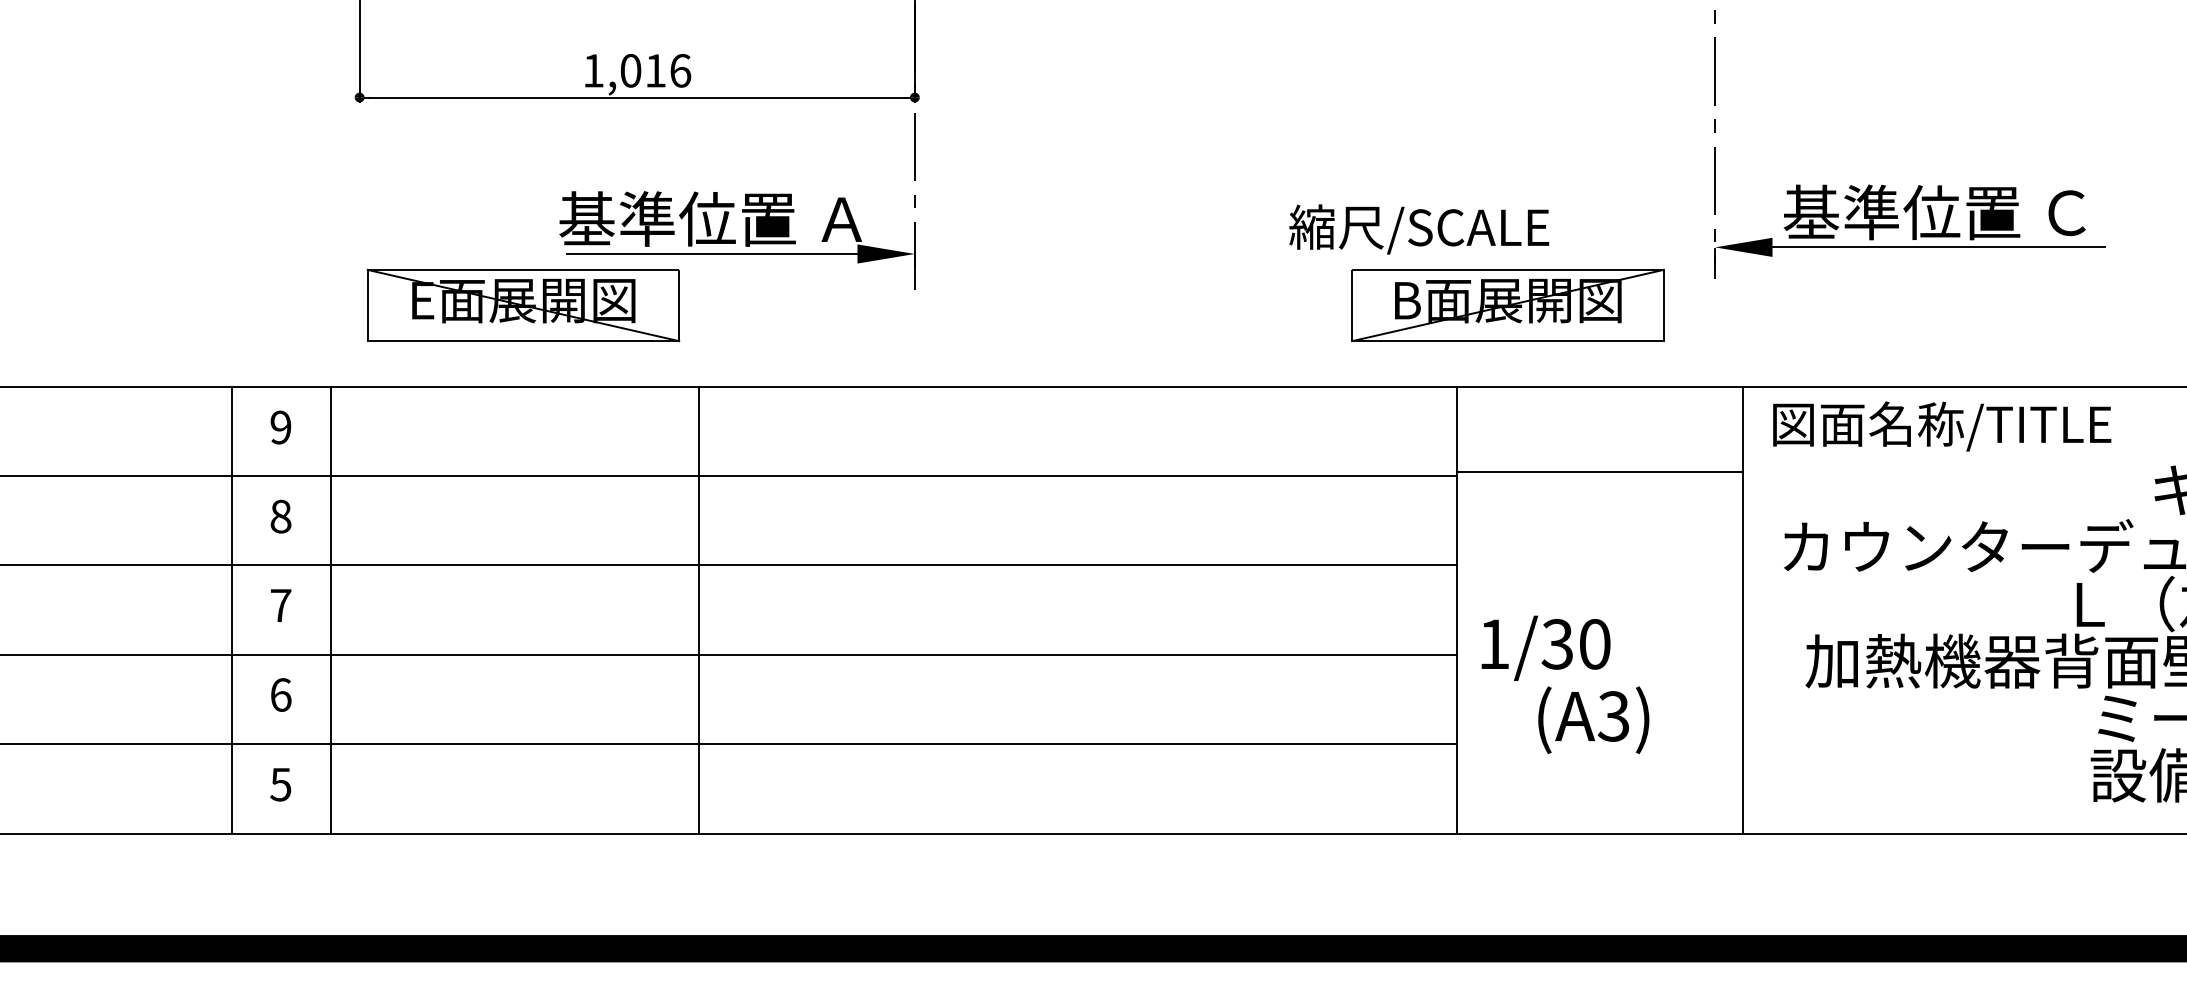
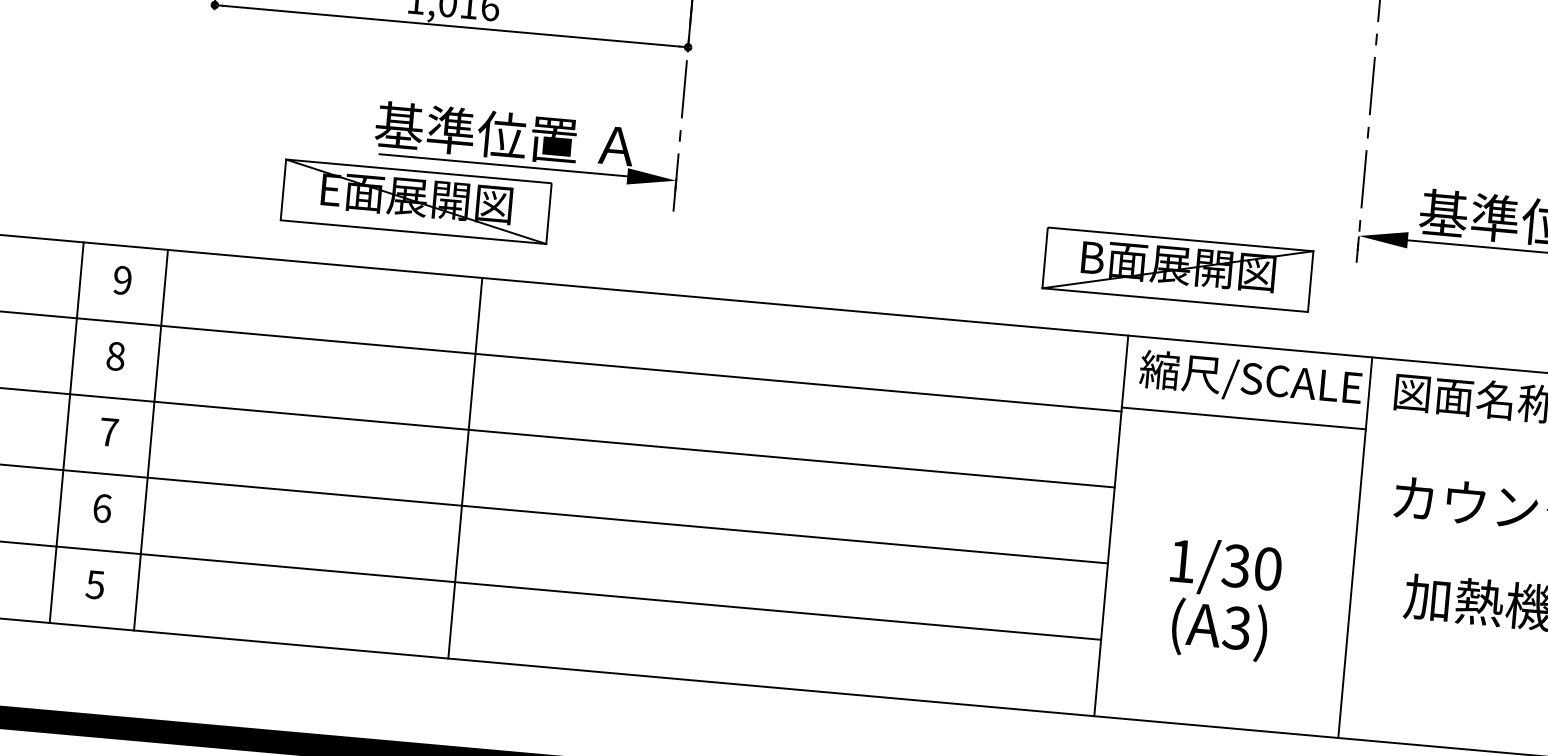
text: (1419, 229) -> (1251, 380), moved
part: (523, 305) -> (416, 201), moved
text: (1545, 647) -> (1225, 567), moved

